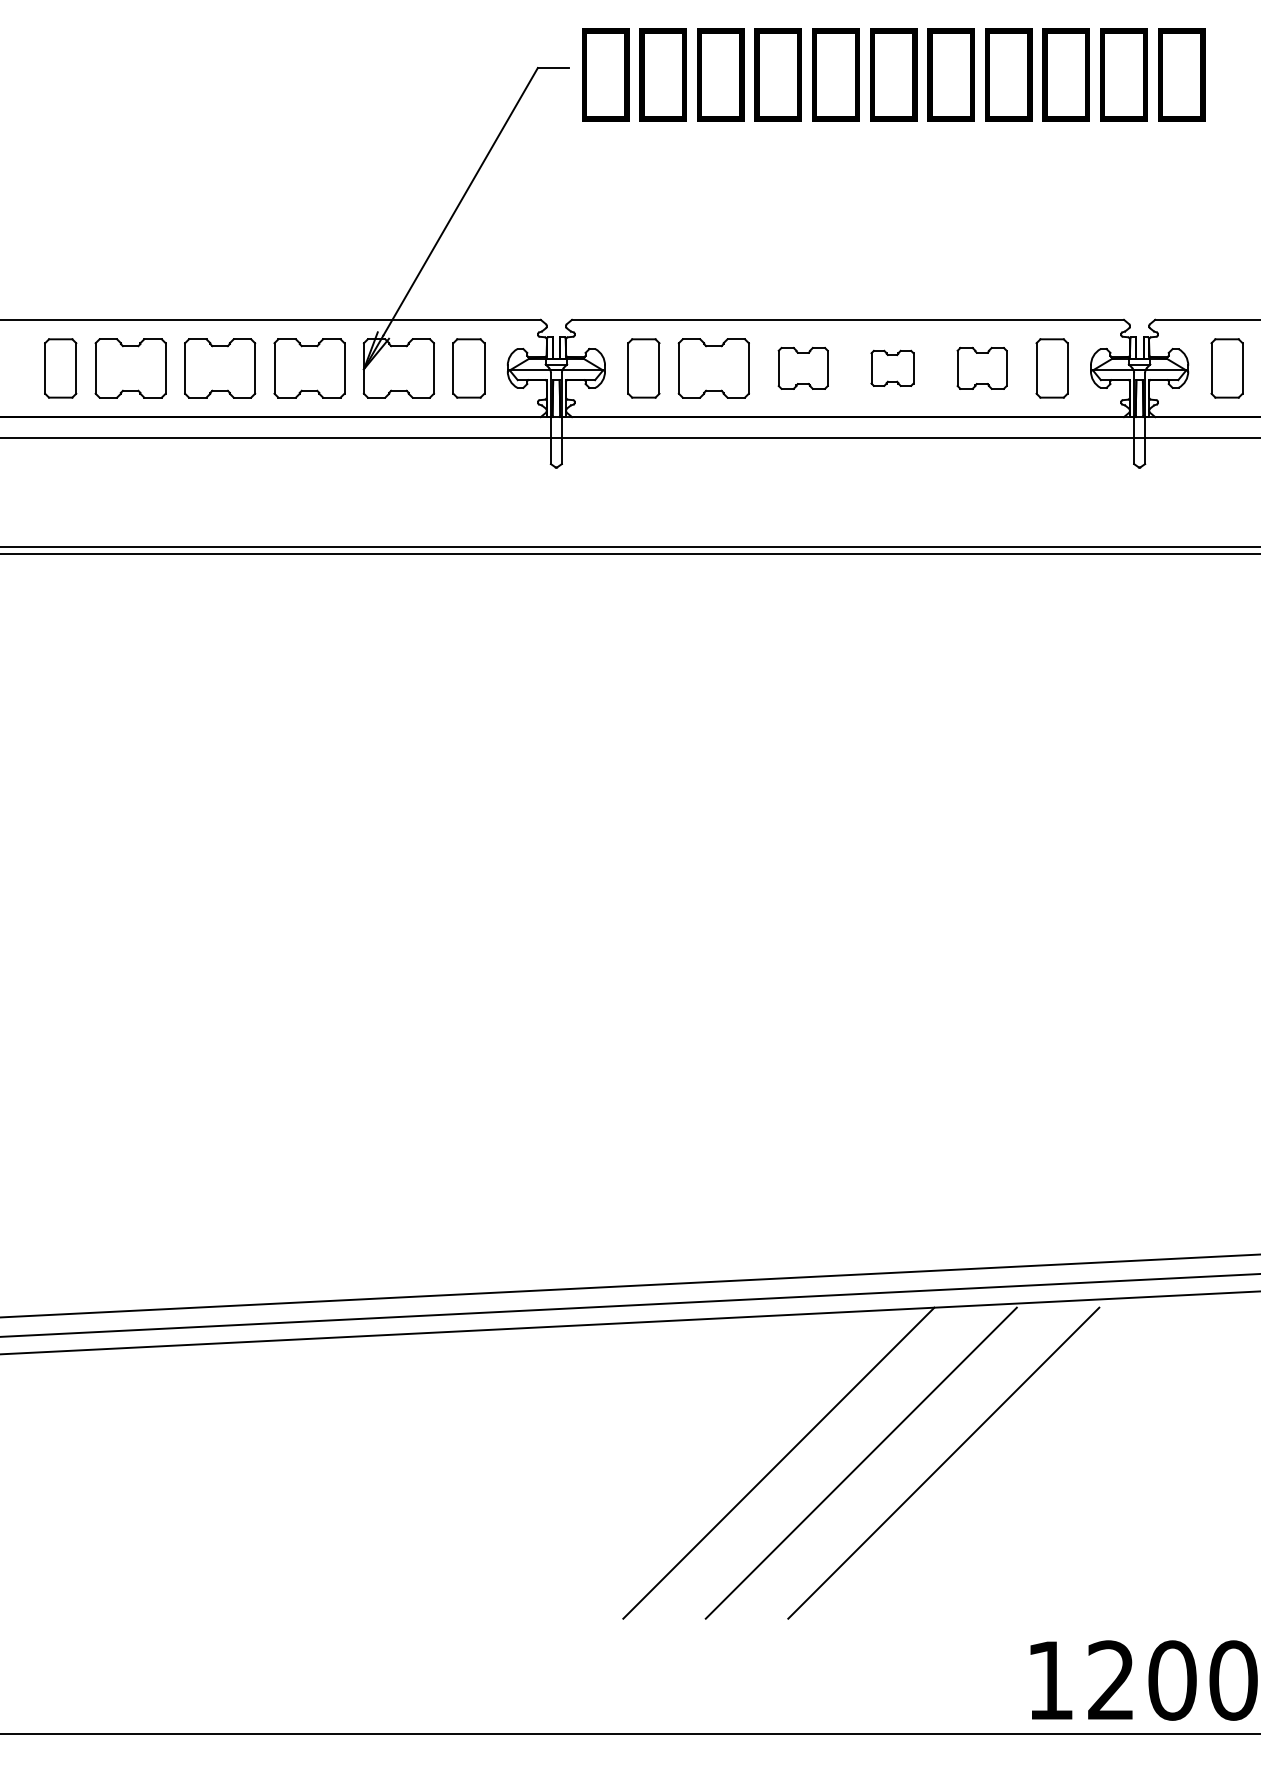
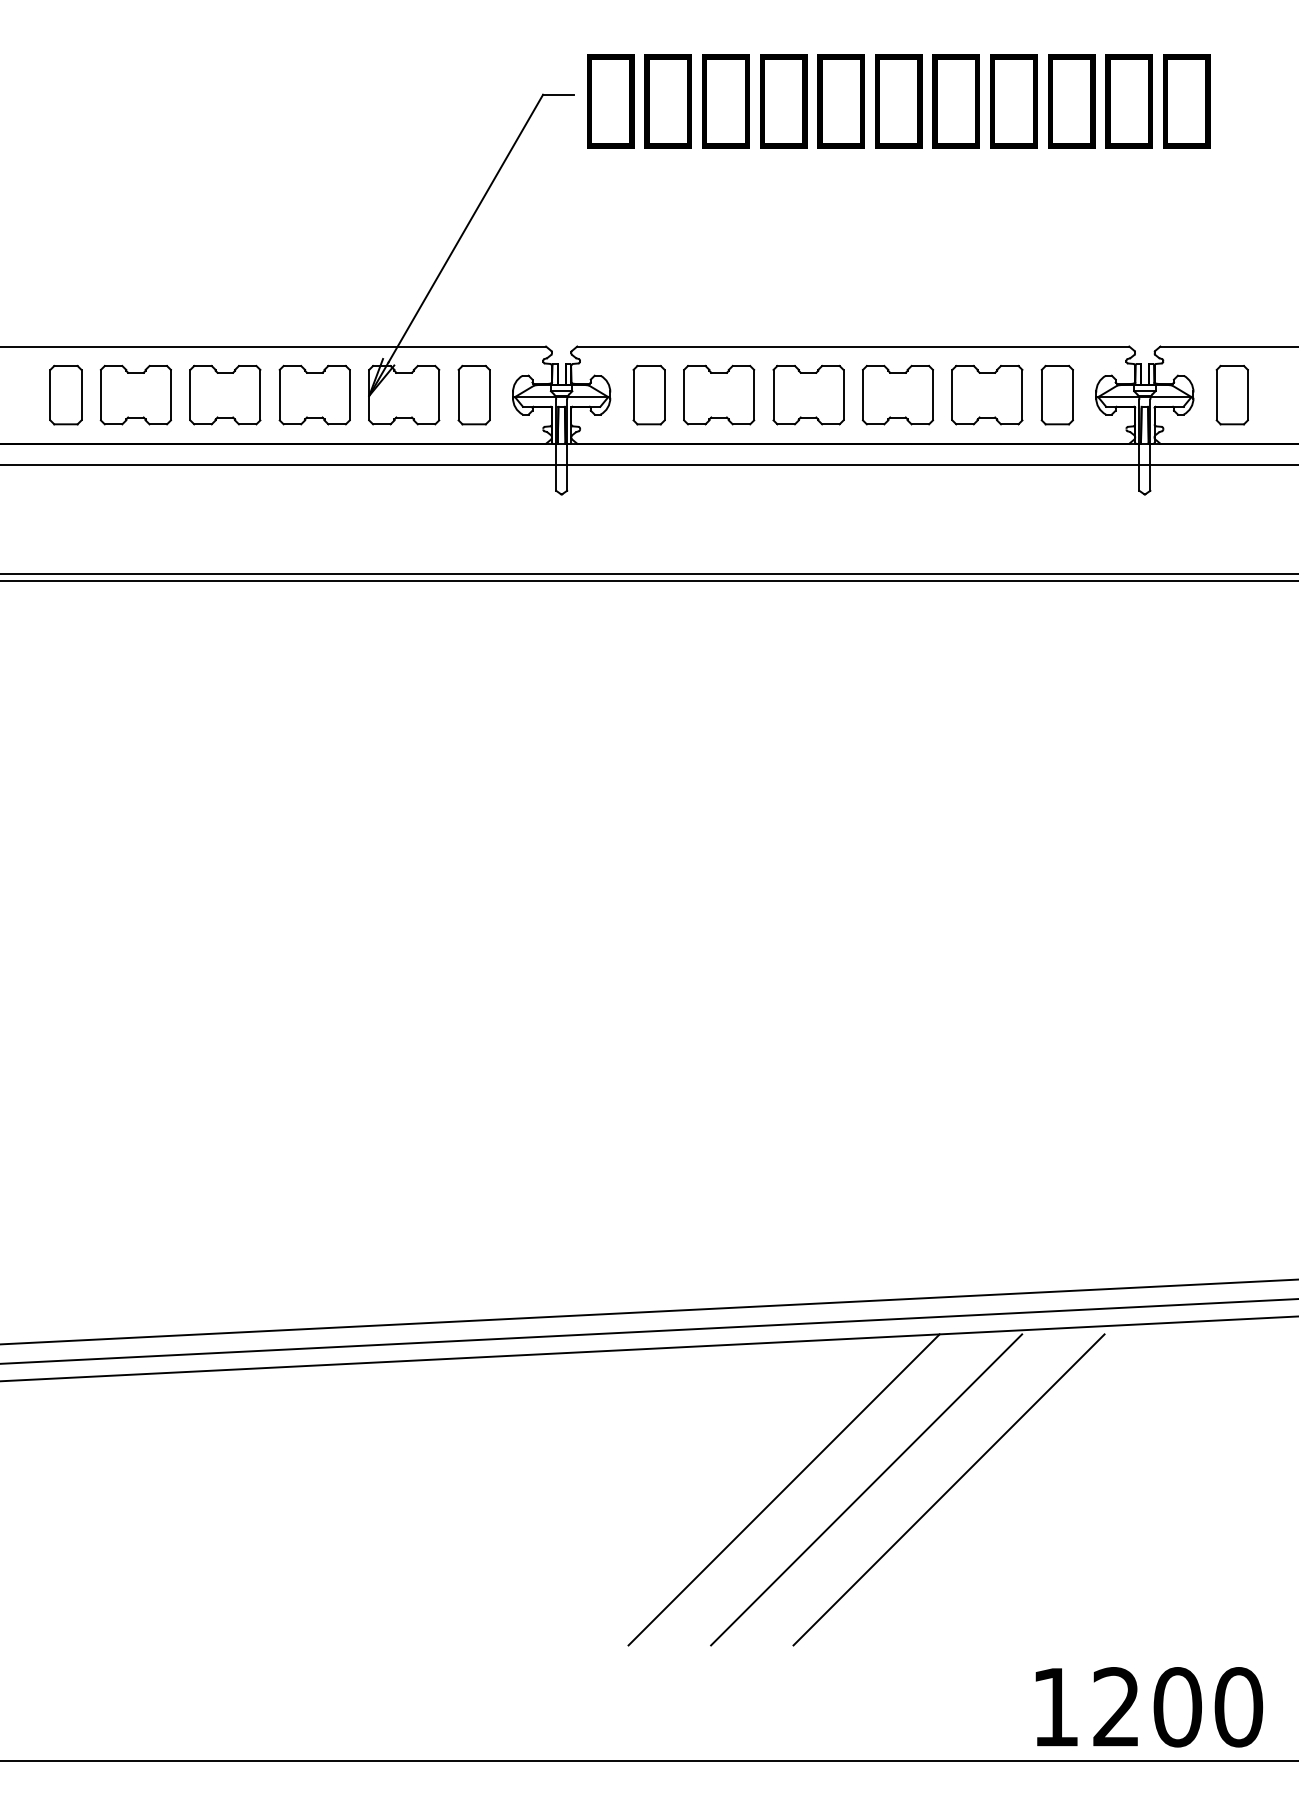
part: (803, 367) -> (808, 394), size x1.43
part: (892, 367) -> (897, 394), size x1.67
part: (982, 367) -> (987, 394), size x1.43

